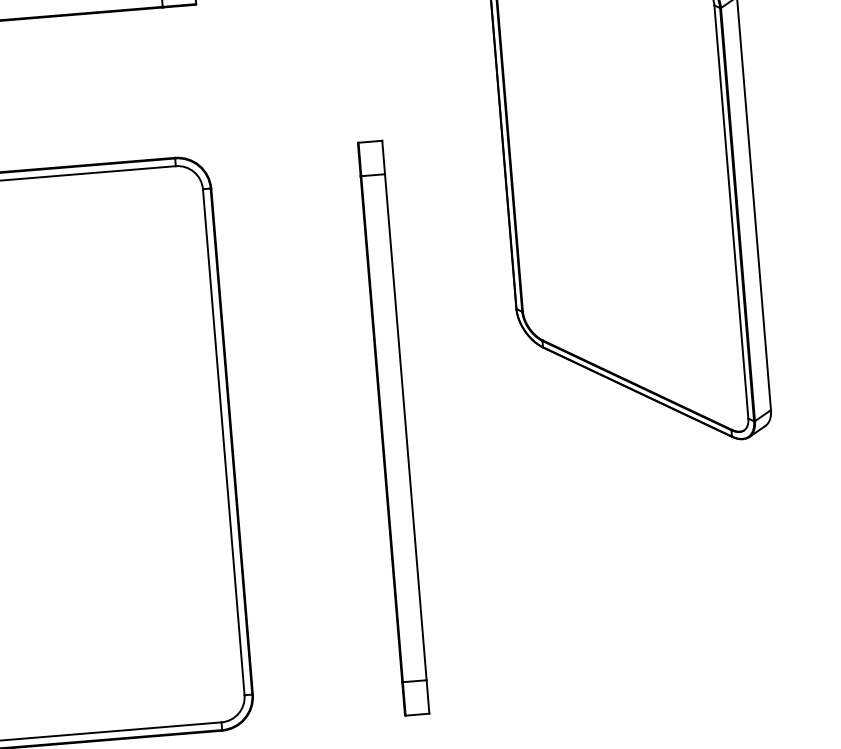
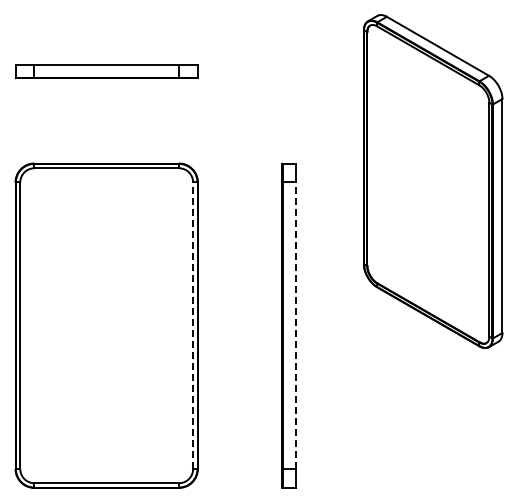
line: (406, 426) -> (296, 325), solid -> dashed
line: (224, 441) -> (193, 325), solid -> dashed

